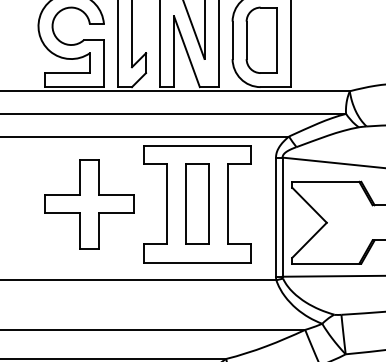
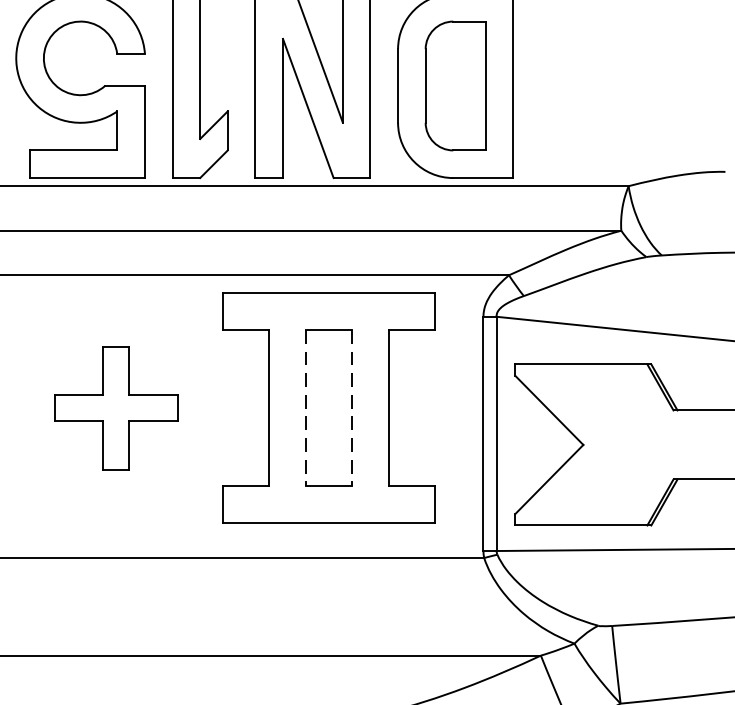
part: (89, 204) -> (116, 408), size x0.7
line: (185, 204) -> (305, 408), solid -> dashed
line: (209, 204) -> (352, 408), solid -> dashed

